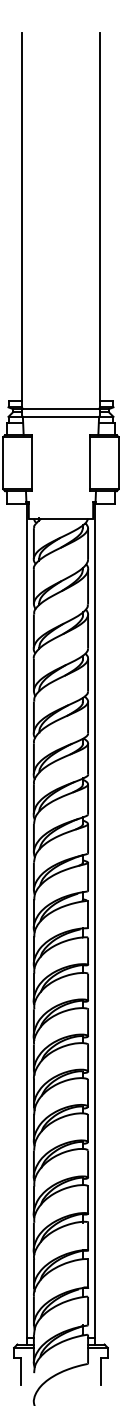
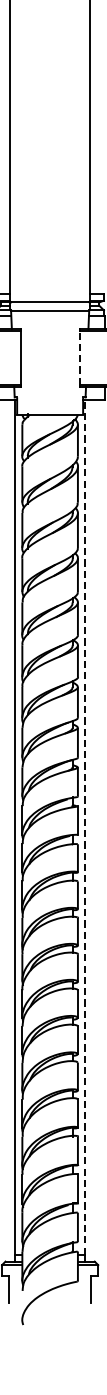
line: (89, 462) -> (79, 357), solid -> dashed
line: (94, 920) -> (84, 826), solid -> dashed

